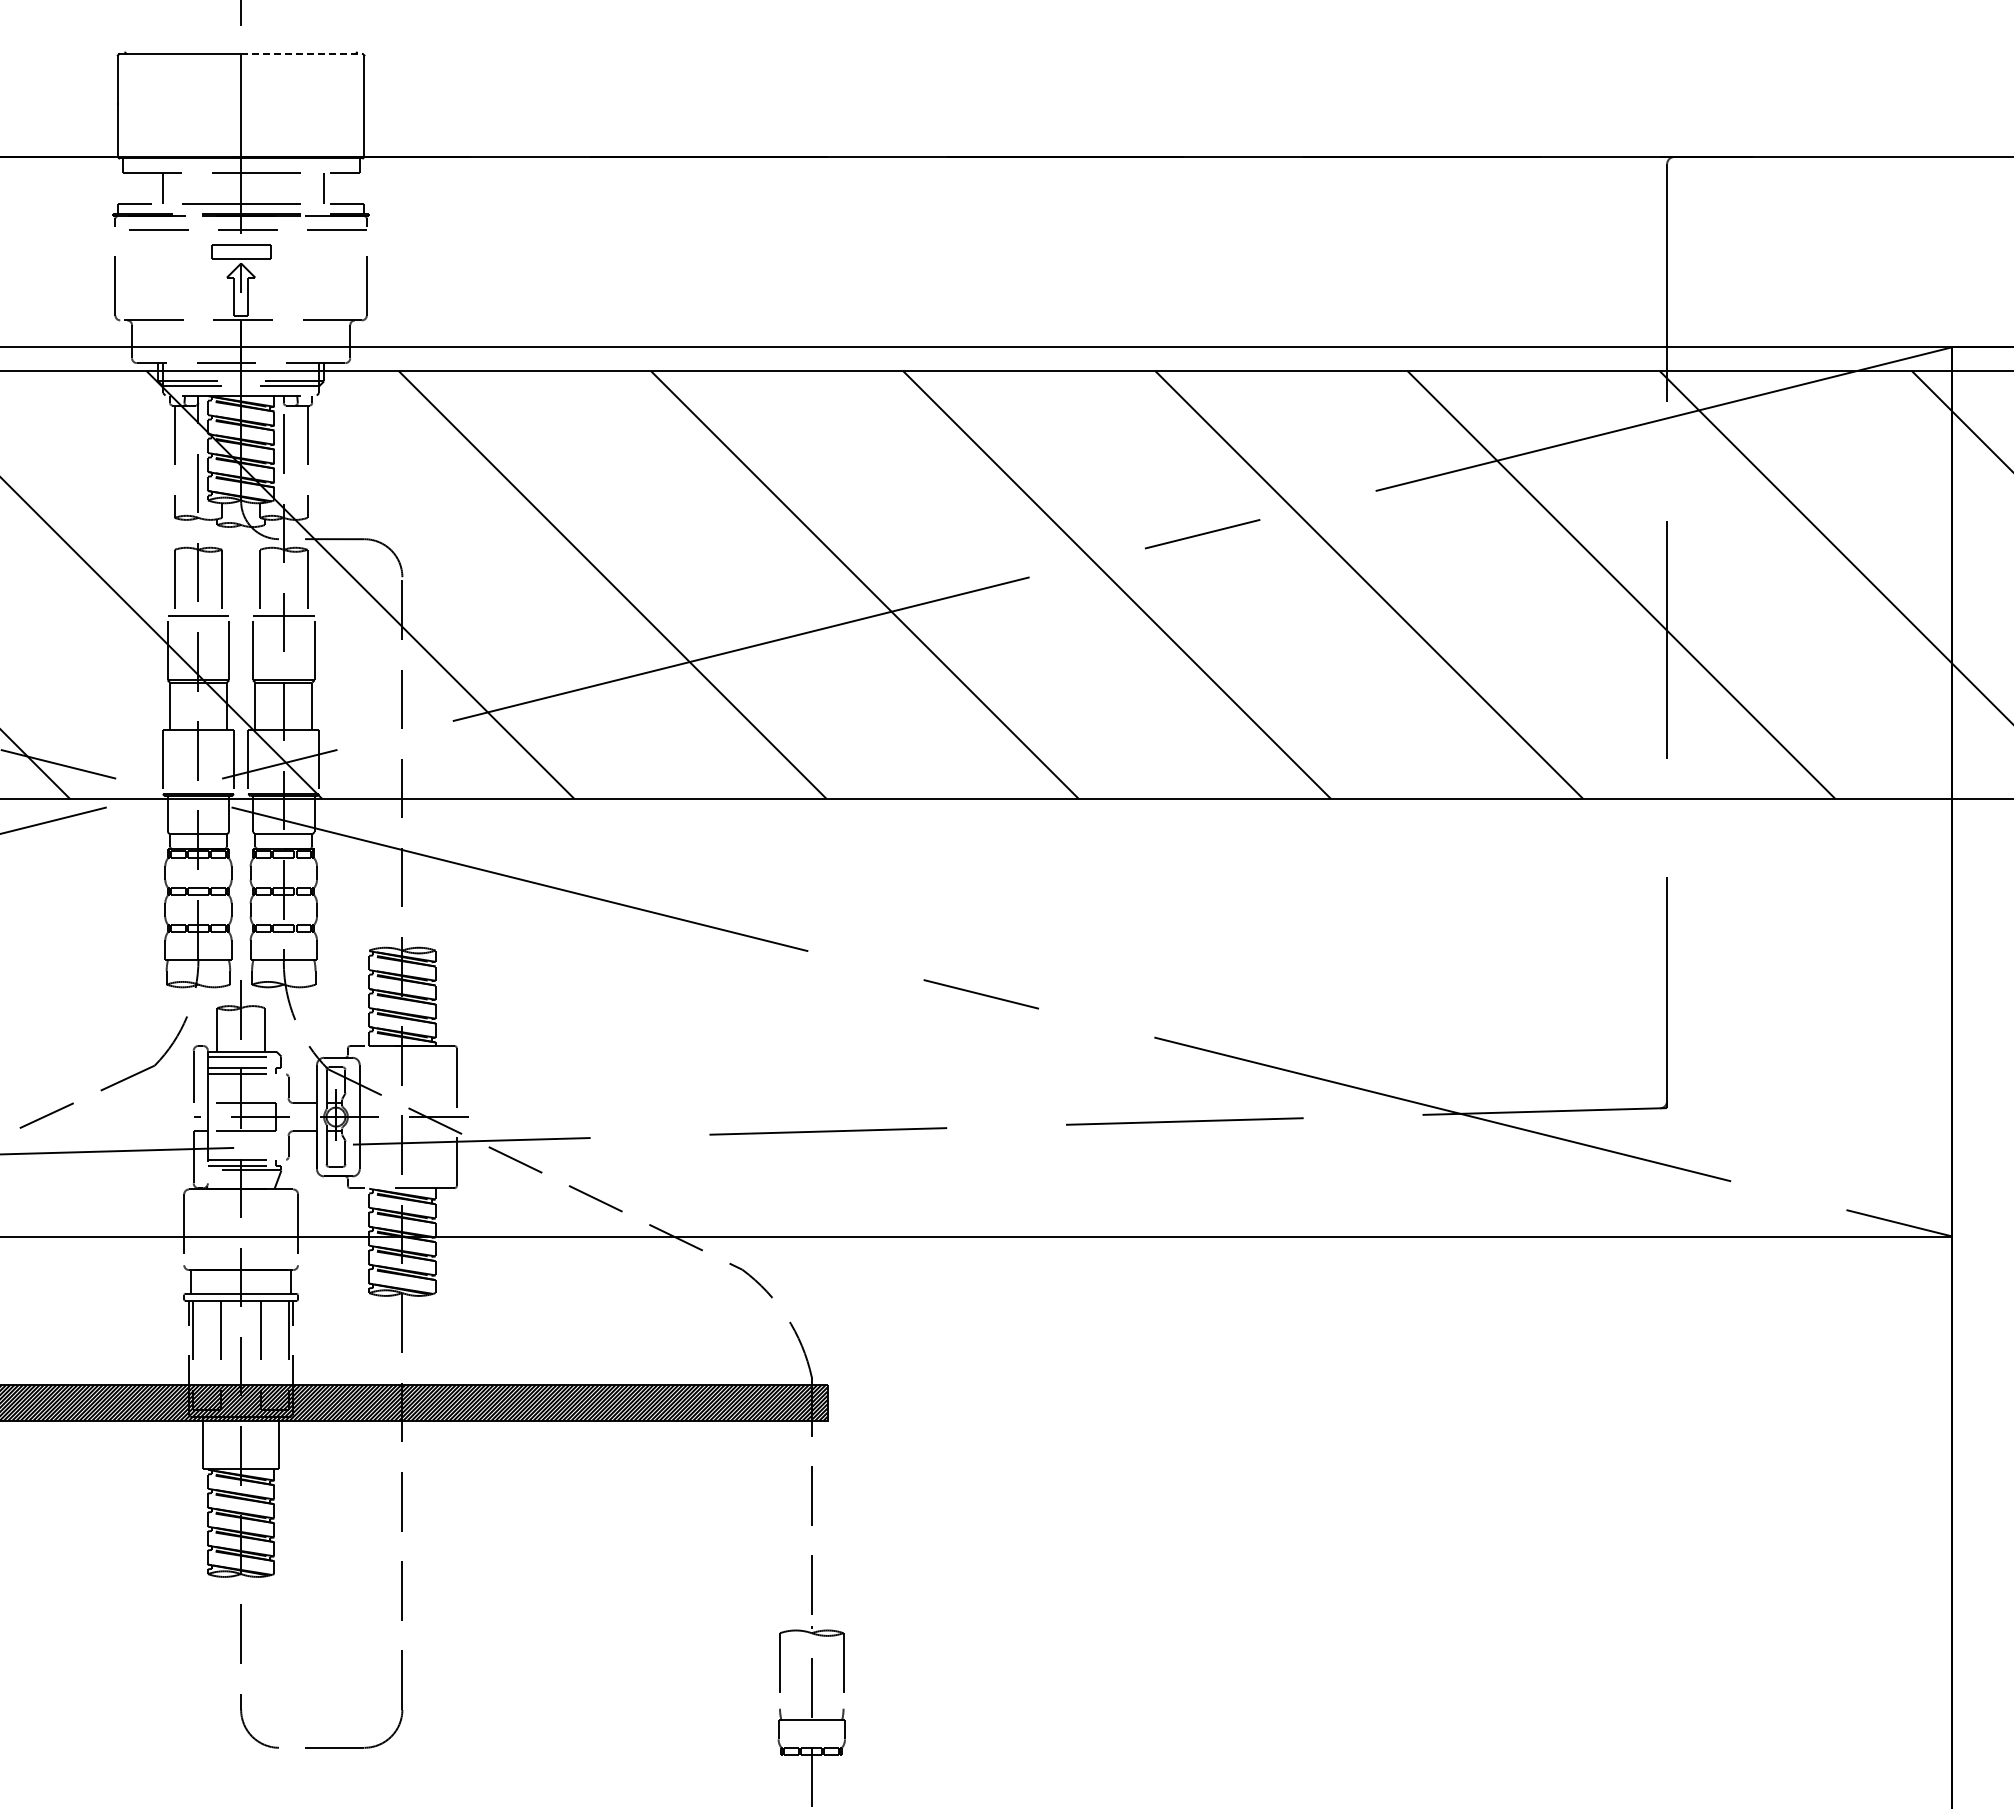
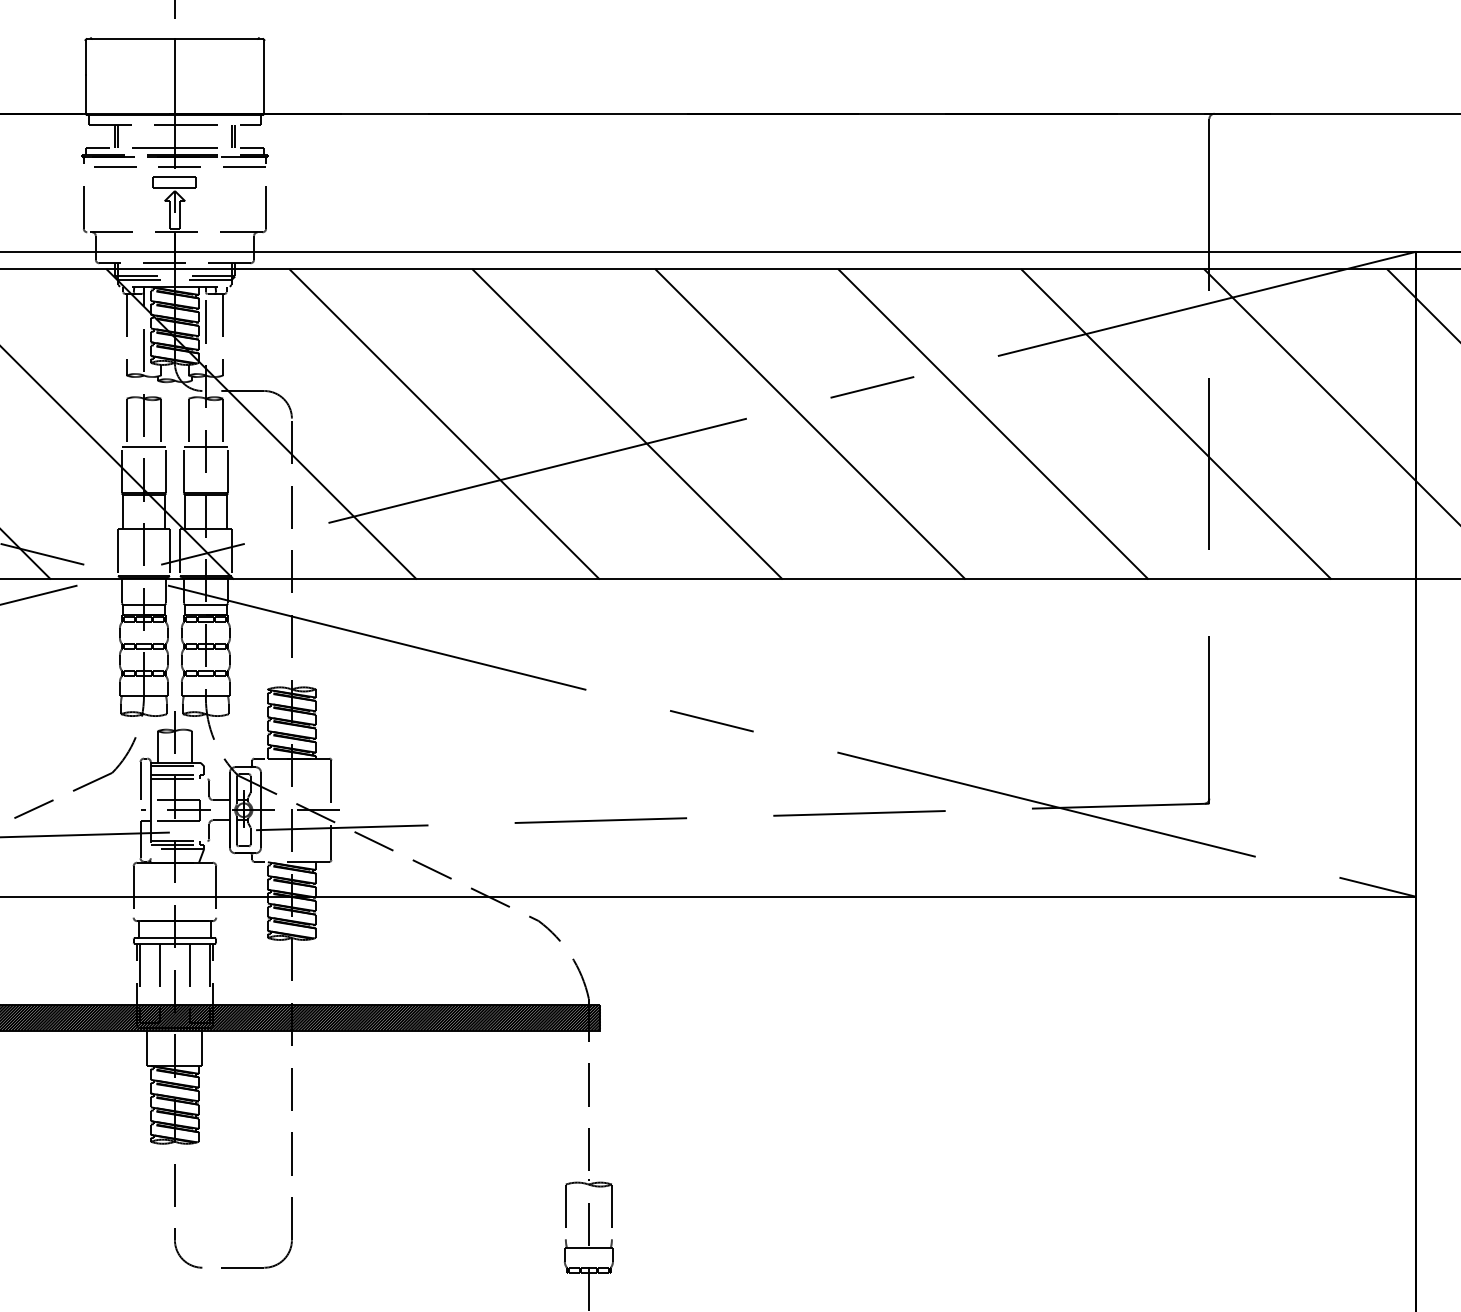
line: (302, 54) -> (219, 39), dashed -> solid
line: (158, 188) -> (114, 136), added
line: (319, 188) -> (231, 136), added

